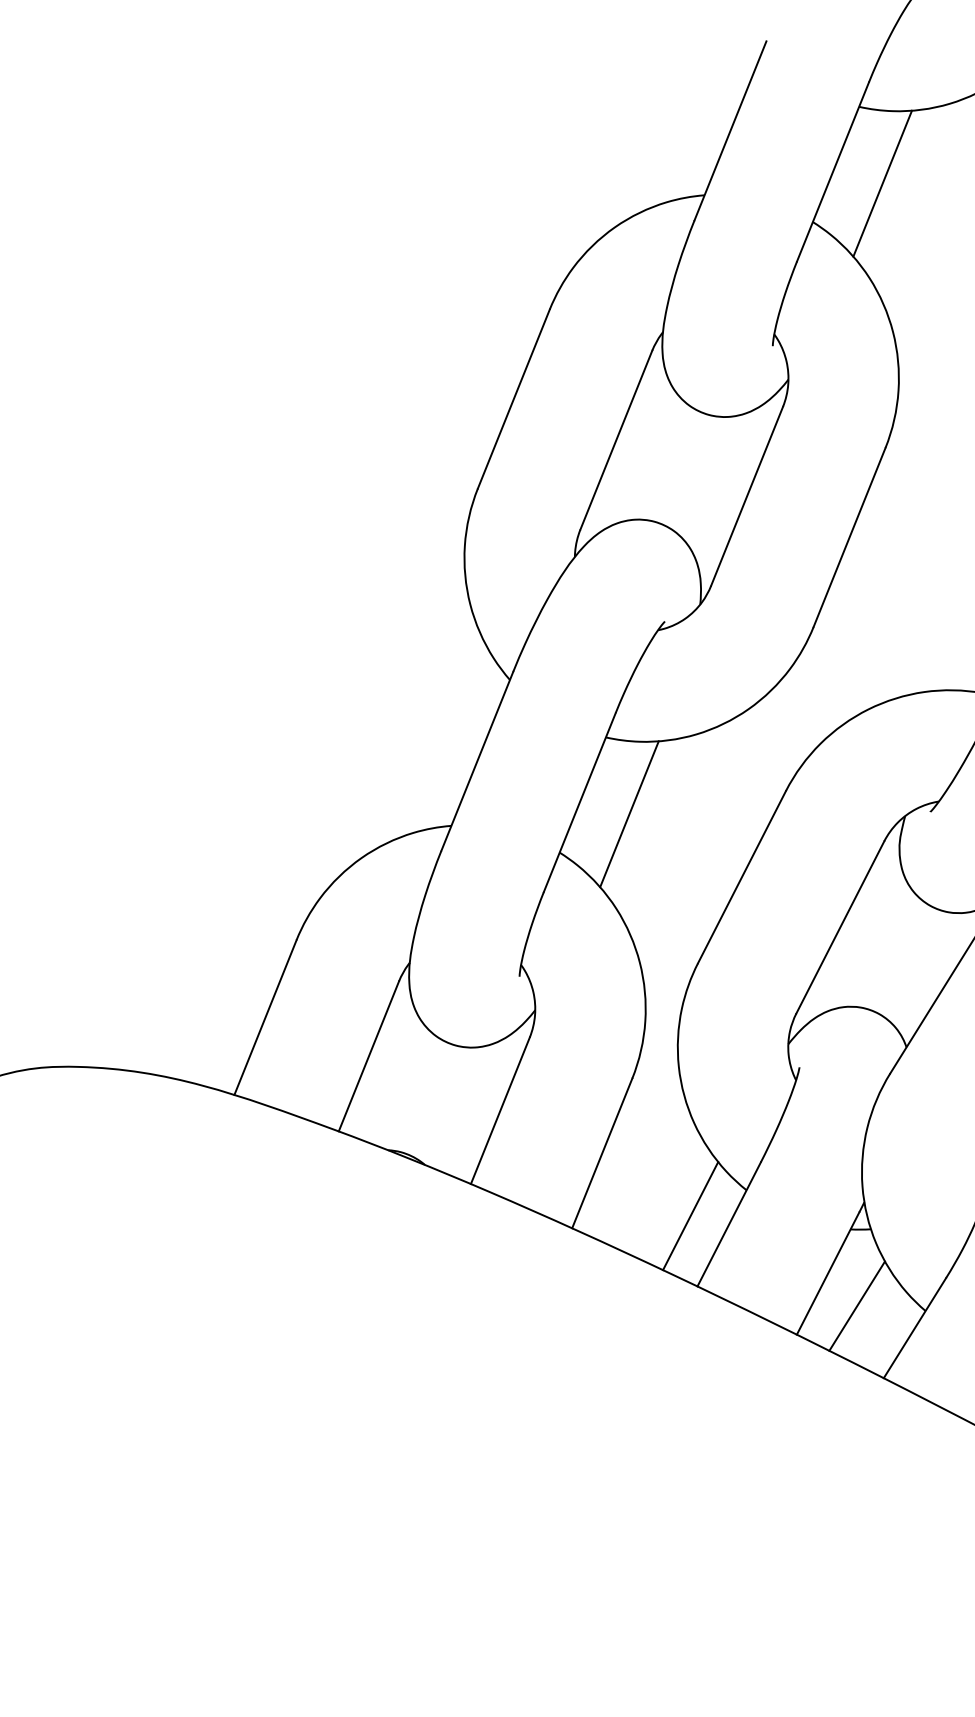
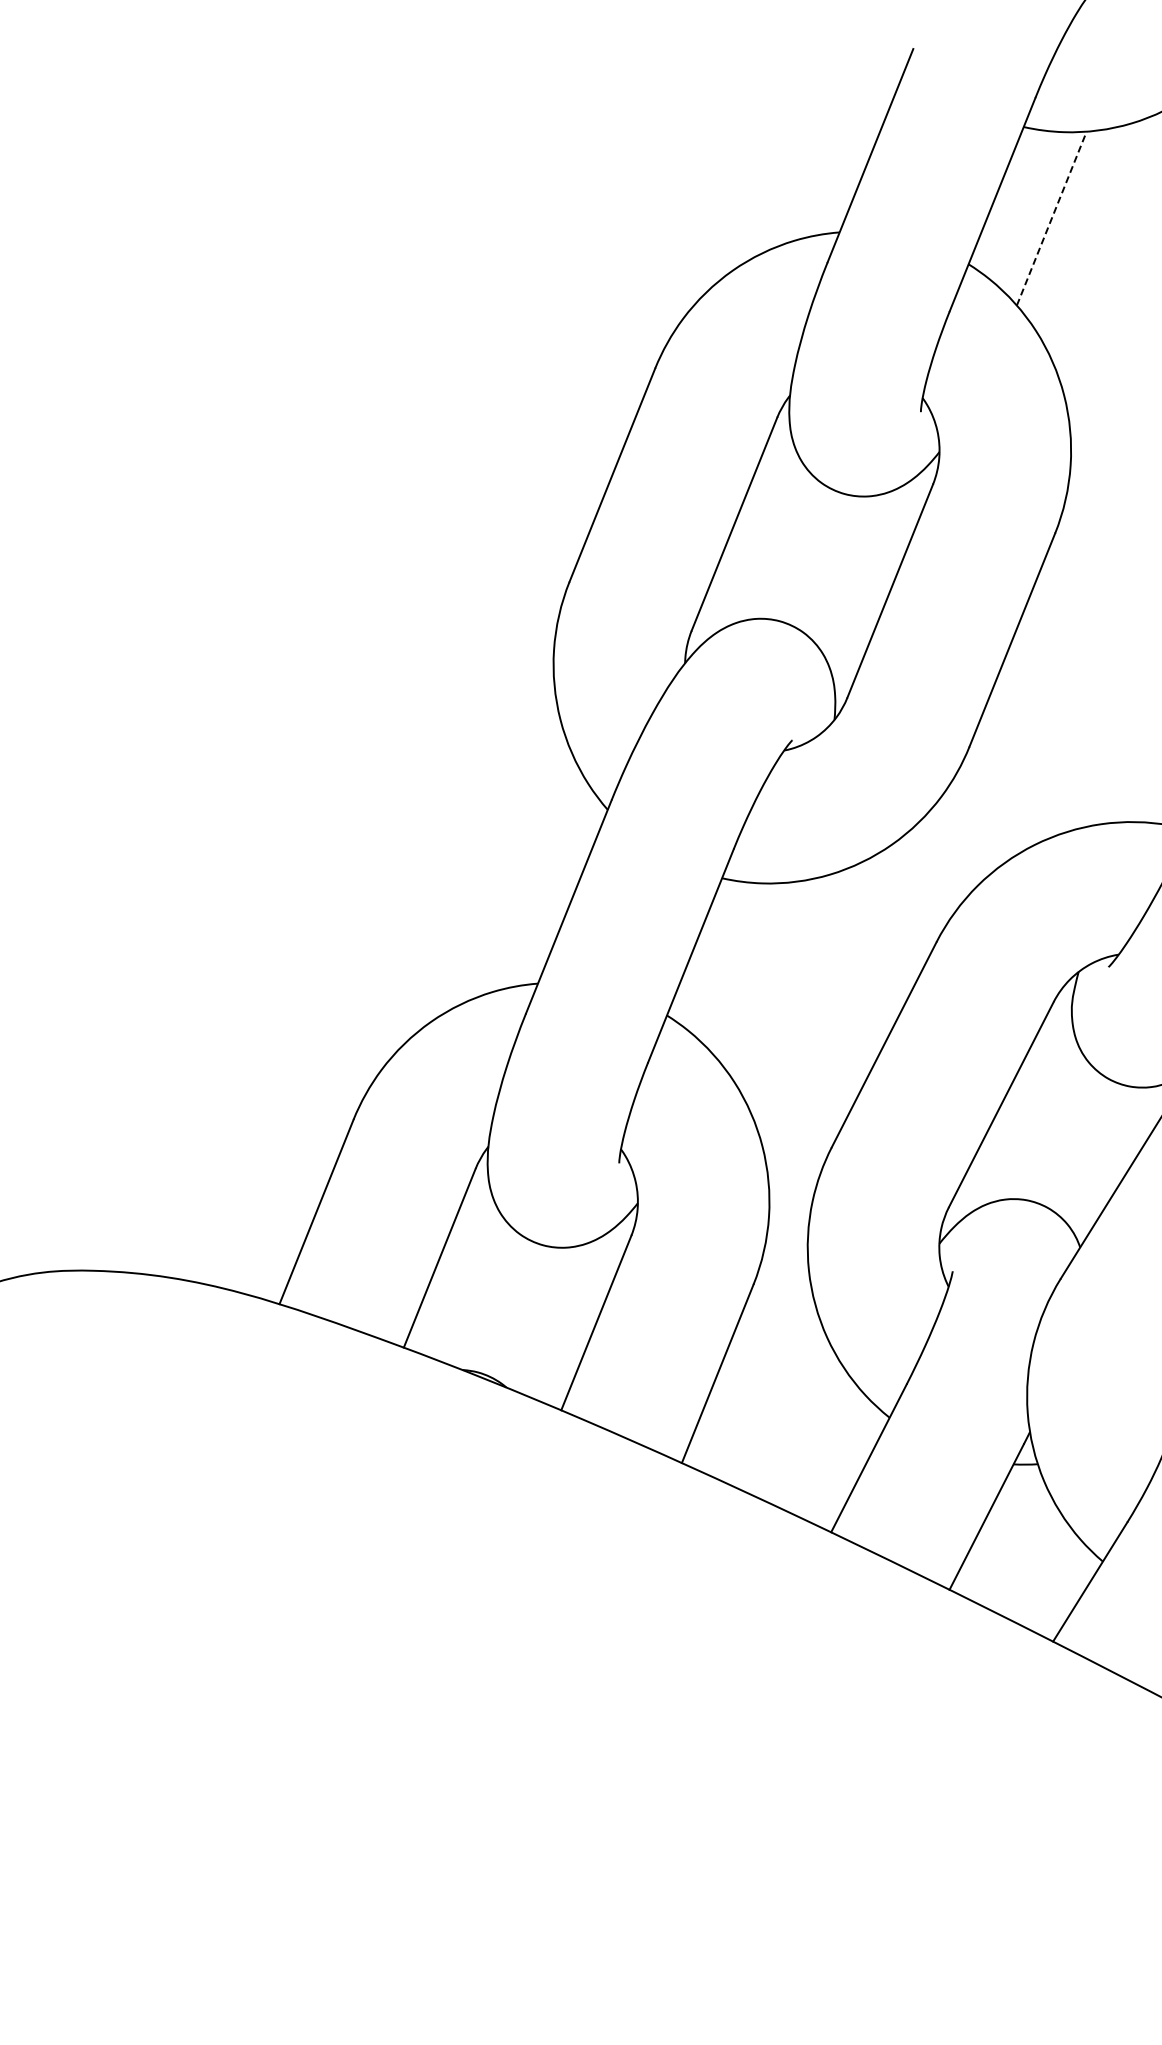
line: (882, 183) -> (1051, 218), solid -> dashed
line: (629, 814) -> (750, 969), removed
line: (690, 1216) -> (822, 1448), removed
line: (857, 1305) -> (1021, 1555), removed

